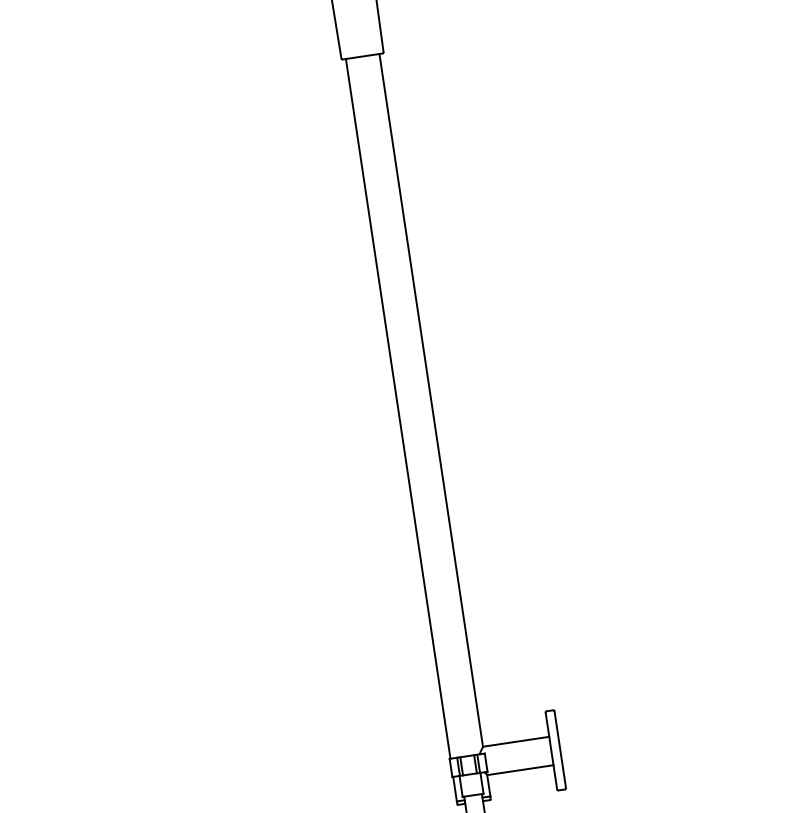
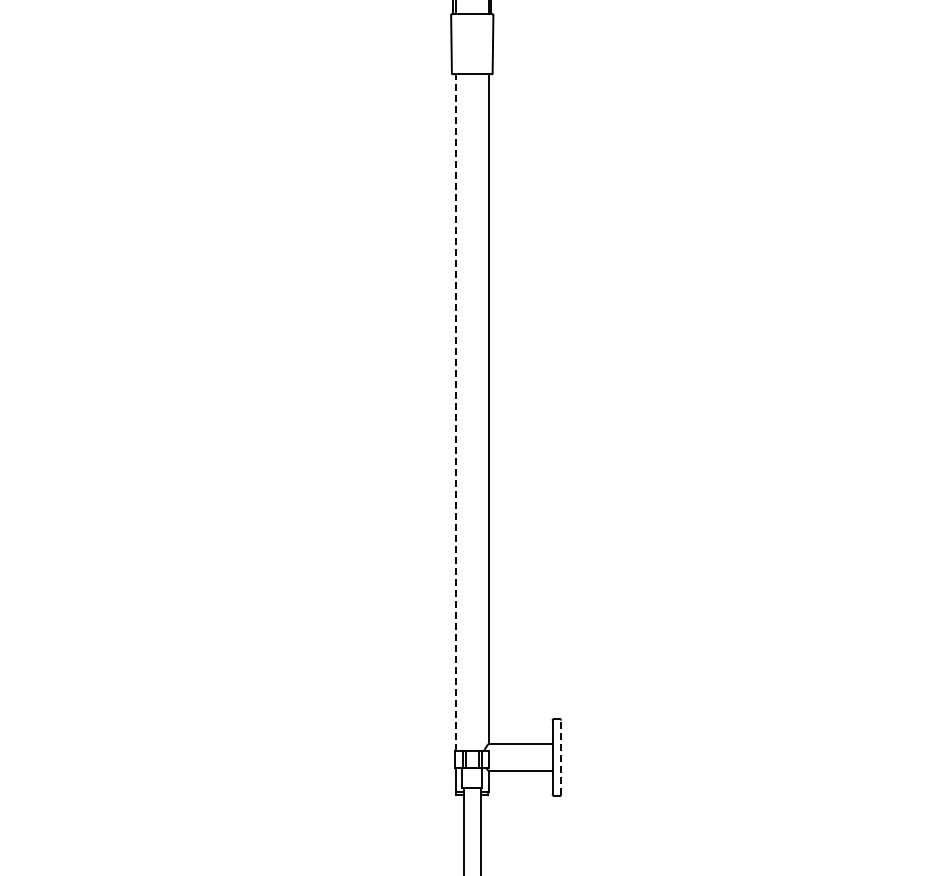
line: (398, 408) -> (456, 412), solid -> dashed
line: (560, 749) -> (561, 757), solid -> dashed

